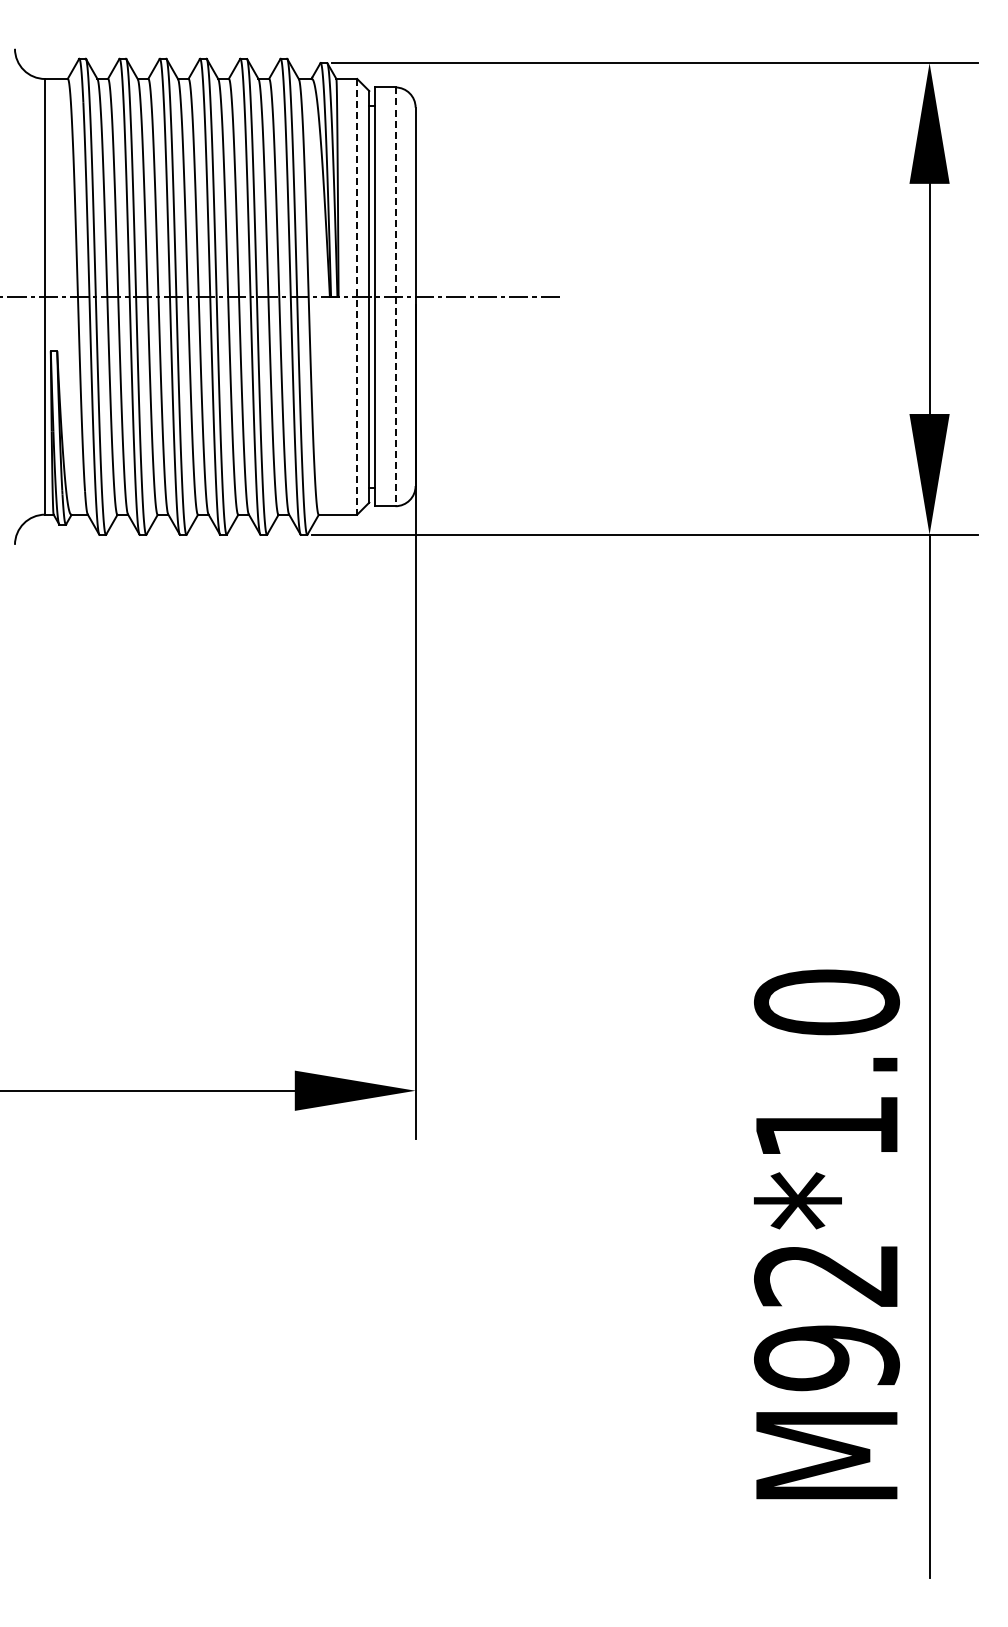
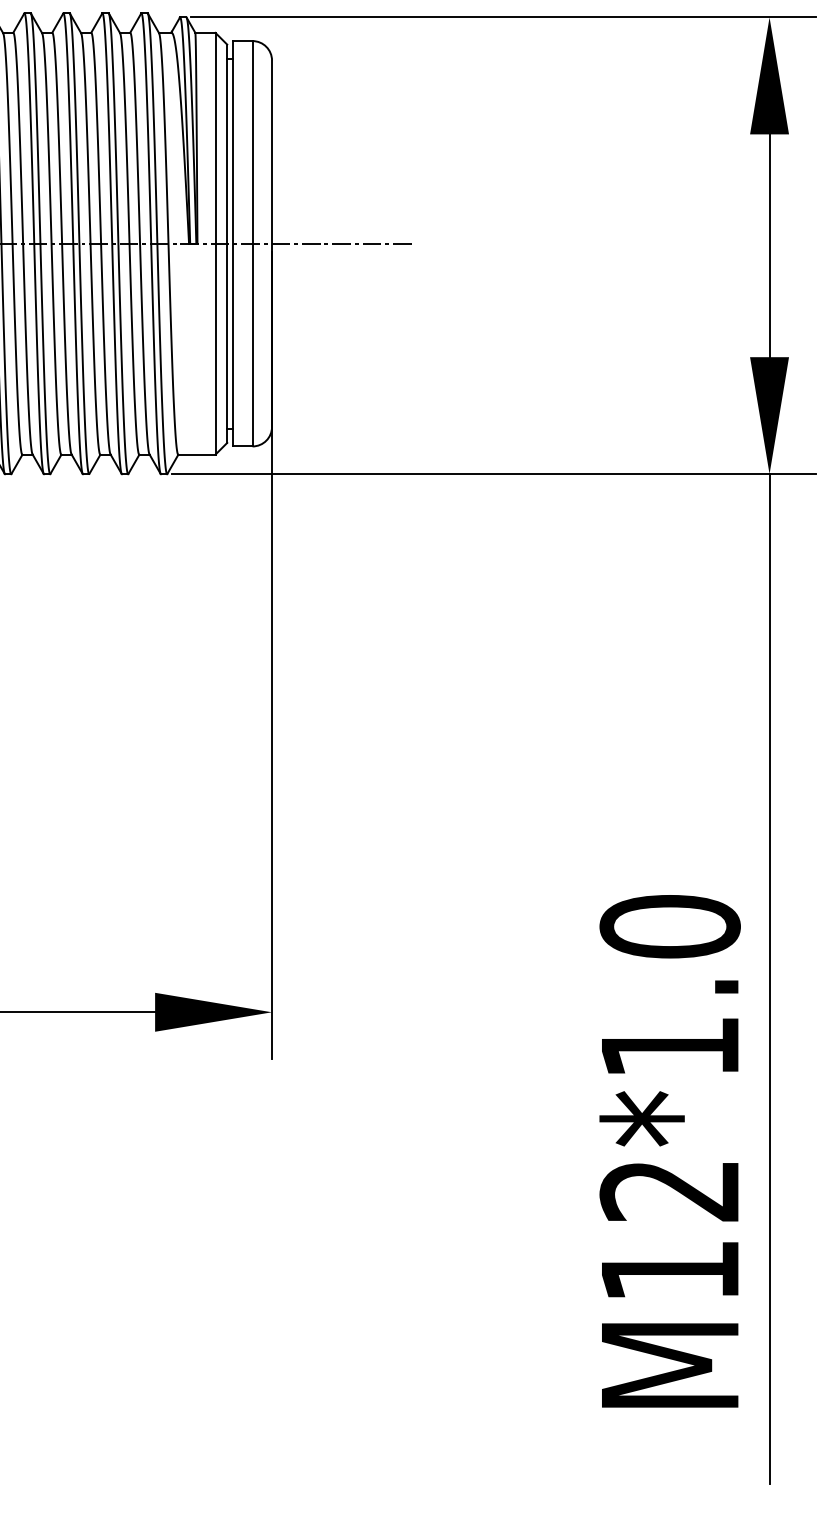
line: (357, 296) -> (215, 243), dashed -> solid
line: (395, 297) -> (252, 244), dashed -> solid
text: (827, 1358) -> (670, 1271), M92*1.0 -> M12*1.0

